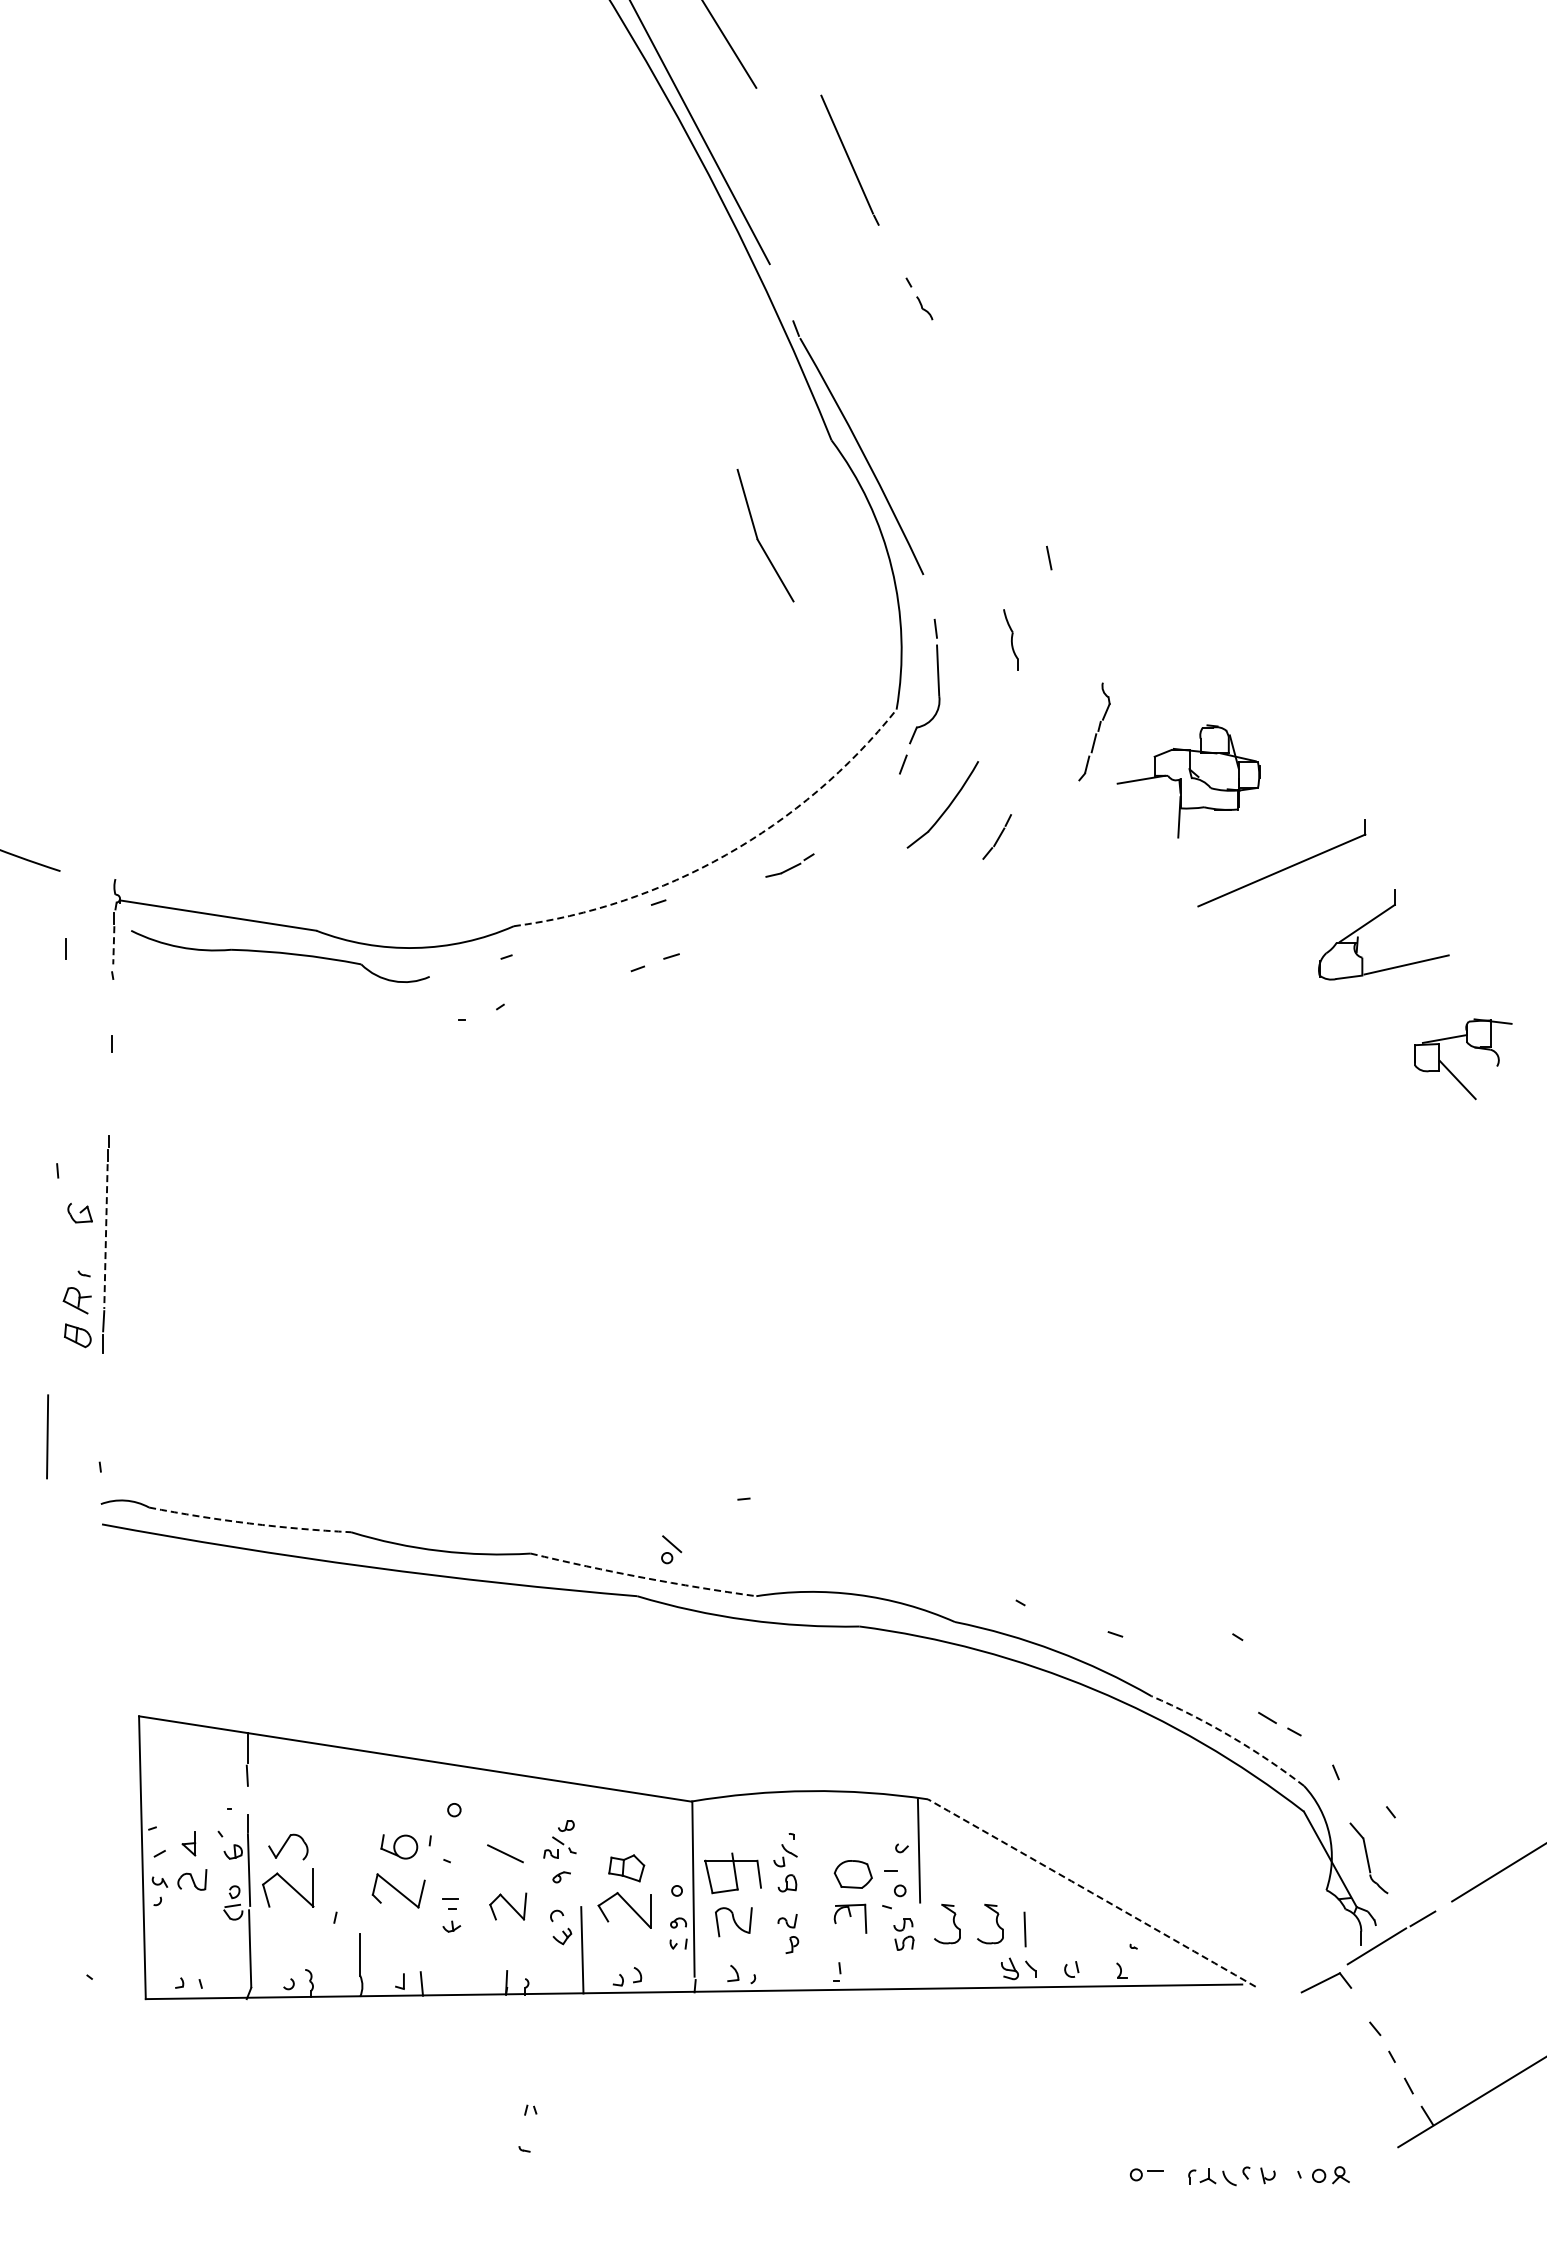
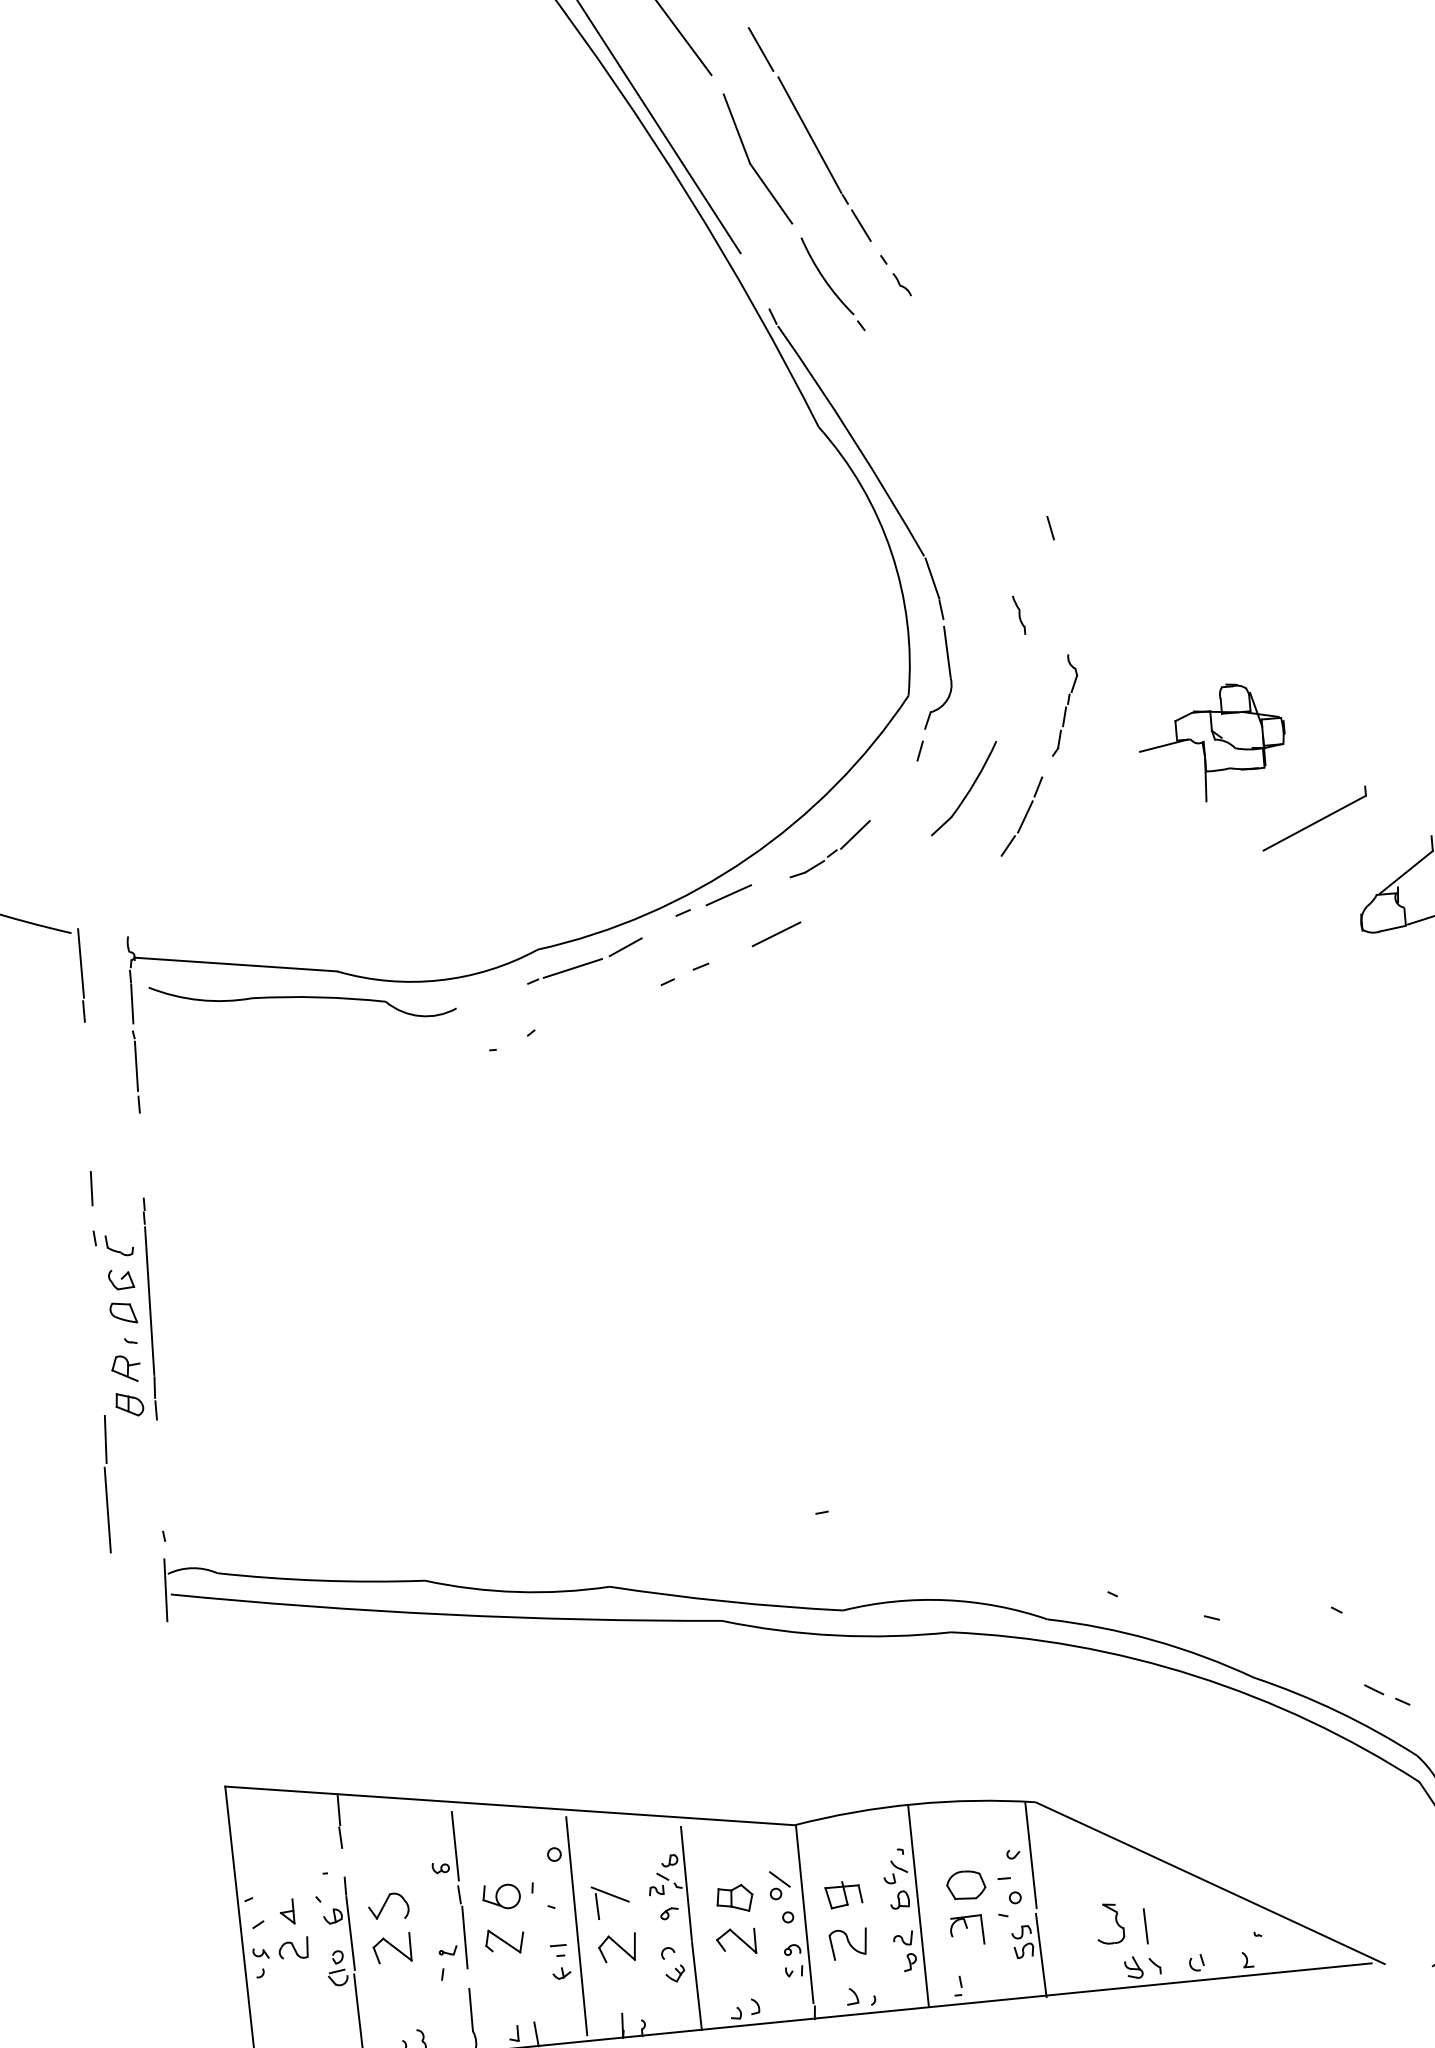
line: (806, 67) -> (760, 49), added
line: (889, 246) -> (860, 224), added
part: (857, 302) -> (833, 284), added
part: (758, 538) -> (750, 162), moved
line: (929, 597) -> (932, 578), added
part: (1010, 640) -> (1018, 615), size x0.62
part: (1094, 731) -> (1064, 704), moved
part: (997, 836) -> (1022, 816), size x1.67
line: (833, 840) -> (855, 834), added
arc: (726, 854) -> (748, 858), dashed -> solid
part: (1282, 863) -> (1314, 818), size x0.62
line: (704, 889) -> (728, 895), added
line: (67, 901) -> (81, 963), added
line: (599, 930) -> (625, 946), added
line: (747, 930) -> (776, 933), added
line: (113, 945) -> (131, 1004), dashed -> solid
line: (546, 947) -> (572, 968), added
line: (112, 1006) -> (136, 1066), added
line: (58, 1121) -> (91, 1188), added
part: (81, 1179) -> (119, 1245), added
line: (105, 1237) -> (149, 1302), dashed -> solid
part: (79, 1246) -> (123, 1313), added
line: (51, 1367) -> (105, 1439), added
line: (97, 1519) -> (165, 1589), added
arc: (249, 1523) -> (320, 1580), dashed -> solid
part: (671, 1549) -> (779, 1884), moved
arc: (643, 1577) -> (726, 1601), dashed -> solid
arc: (1230, 1736) -> (1338, 1711), dashed -> solid
part: (357, 1836) -> (458, 1889), added
line: (580, 1848) -> (686, 1882), added
line: (491, 1864) -> (596, 1906), added
part: (733, 1873) -> (844, 1894), size x0.62
line: (470, 1881) -> (577, 1925), added
part: (288, 1888) -> (392, 1948), size x0.71
part: (398, 1890) -> (504, 1941), size x0.71
line: (804, 1890) -> (917, 1905), added
arc: (1091, 1892) -> (1210, 1882), dashed -> solid
part: (623, 1910) -> (735, 1941), size x0.71
part: (947, 1924) -> (1066, 1927), removed
line: (920, 1949) -> (1041, 1955), added

